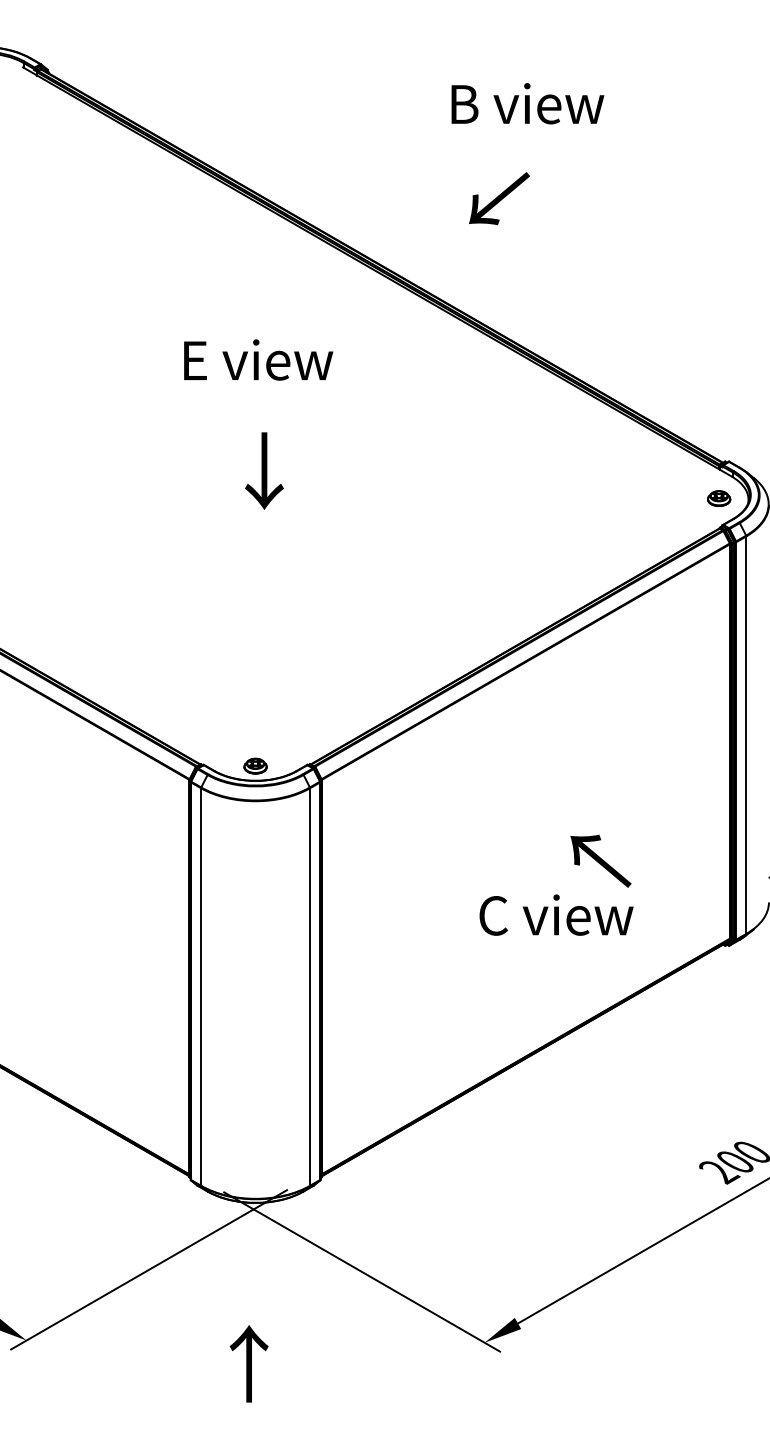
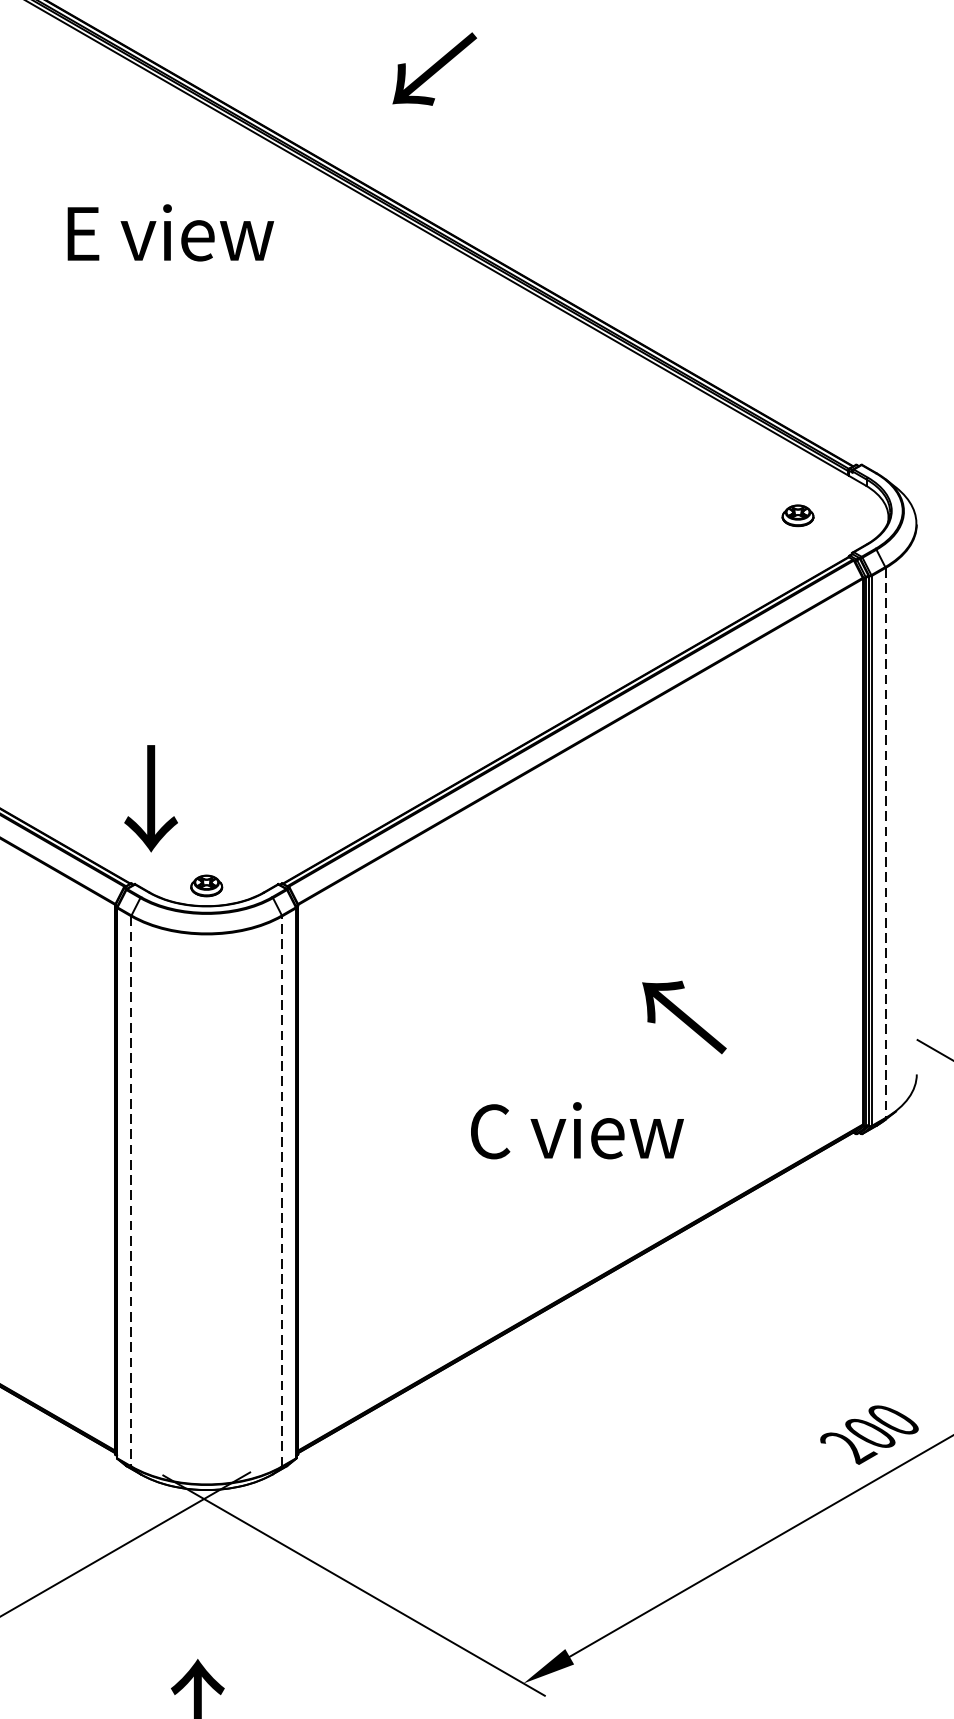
text: (499, 198) -> (434, 68), moved
text: (258, 359) -> (170, 232), moved
text: (264, 470) -> (151, 797), moved
part: (719, 498) -> (798, 515), moved
line: (746, 735) -> (885, 843), solid -> dashed
text: (556, 914) -> (577, 1129), moved
line: (201, 987) -> (131, 1192), solid -> dashed
line: (310, 987) -> (282, 1192), solid -> dashed

